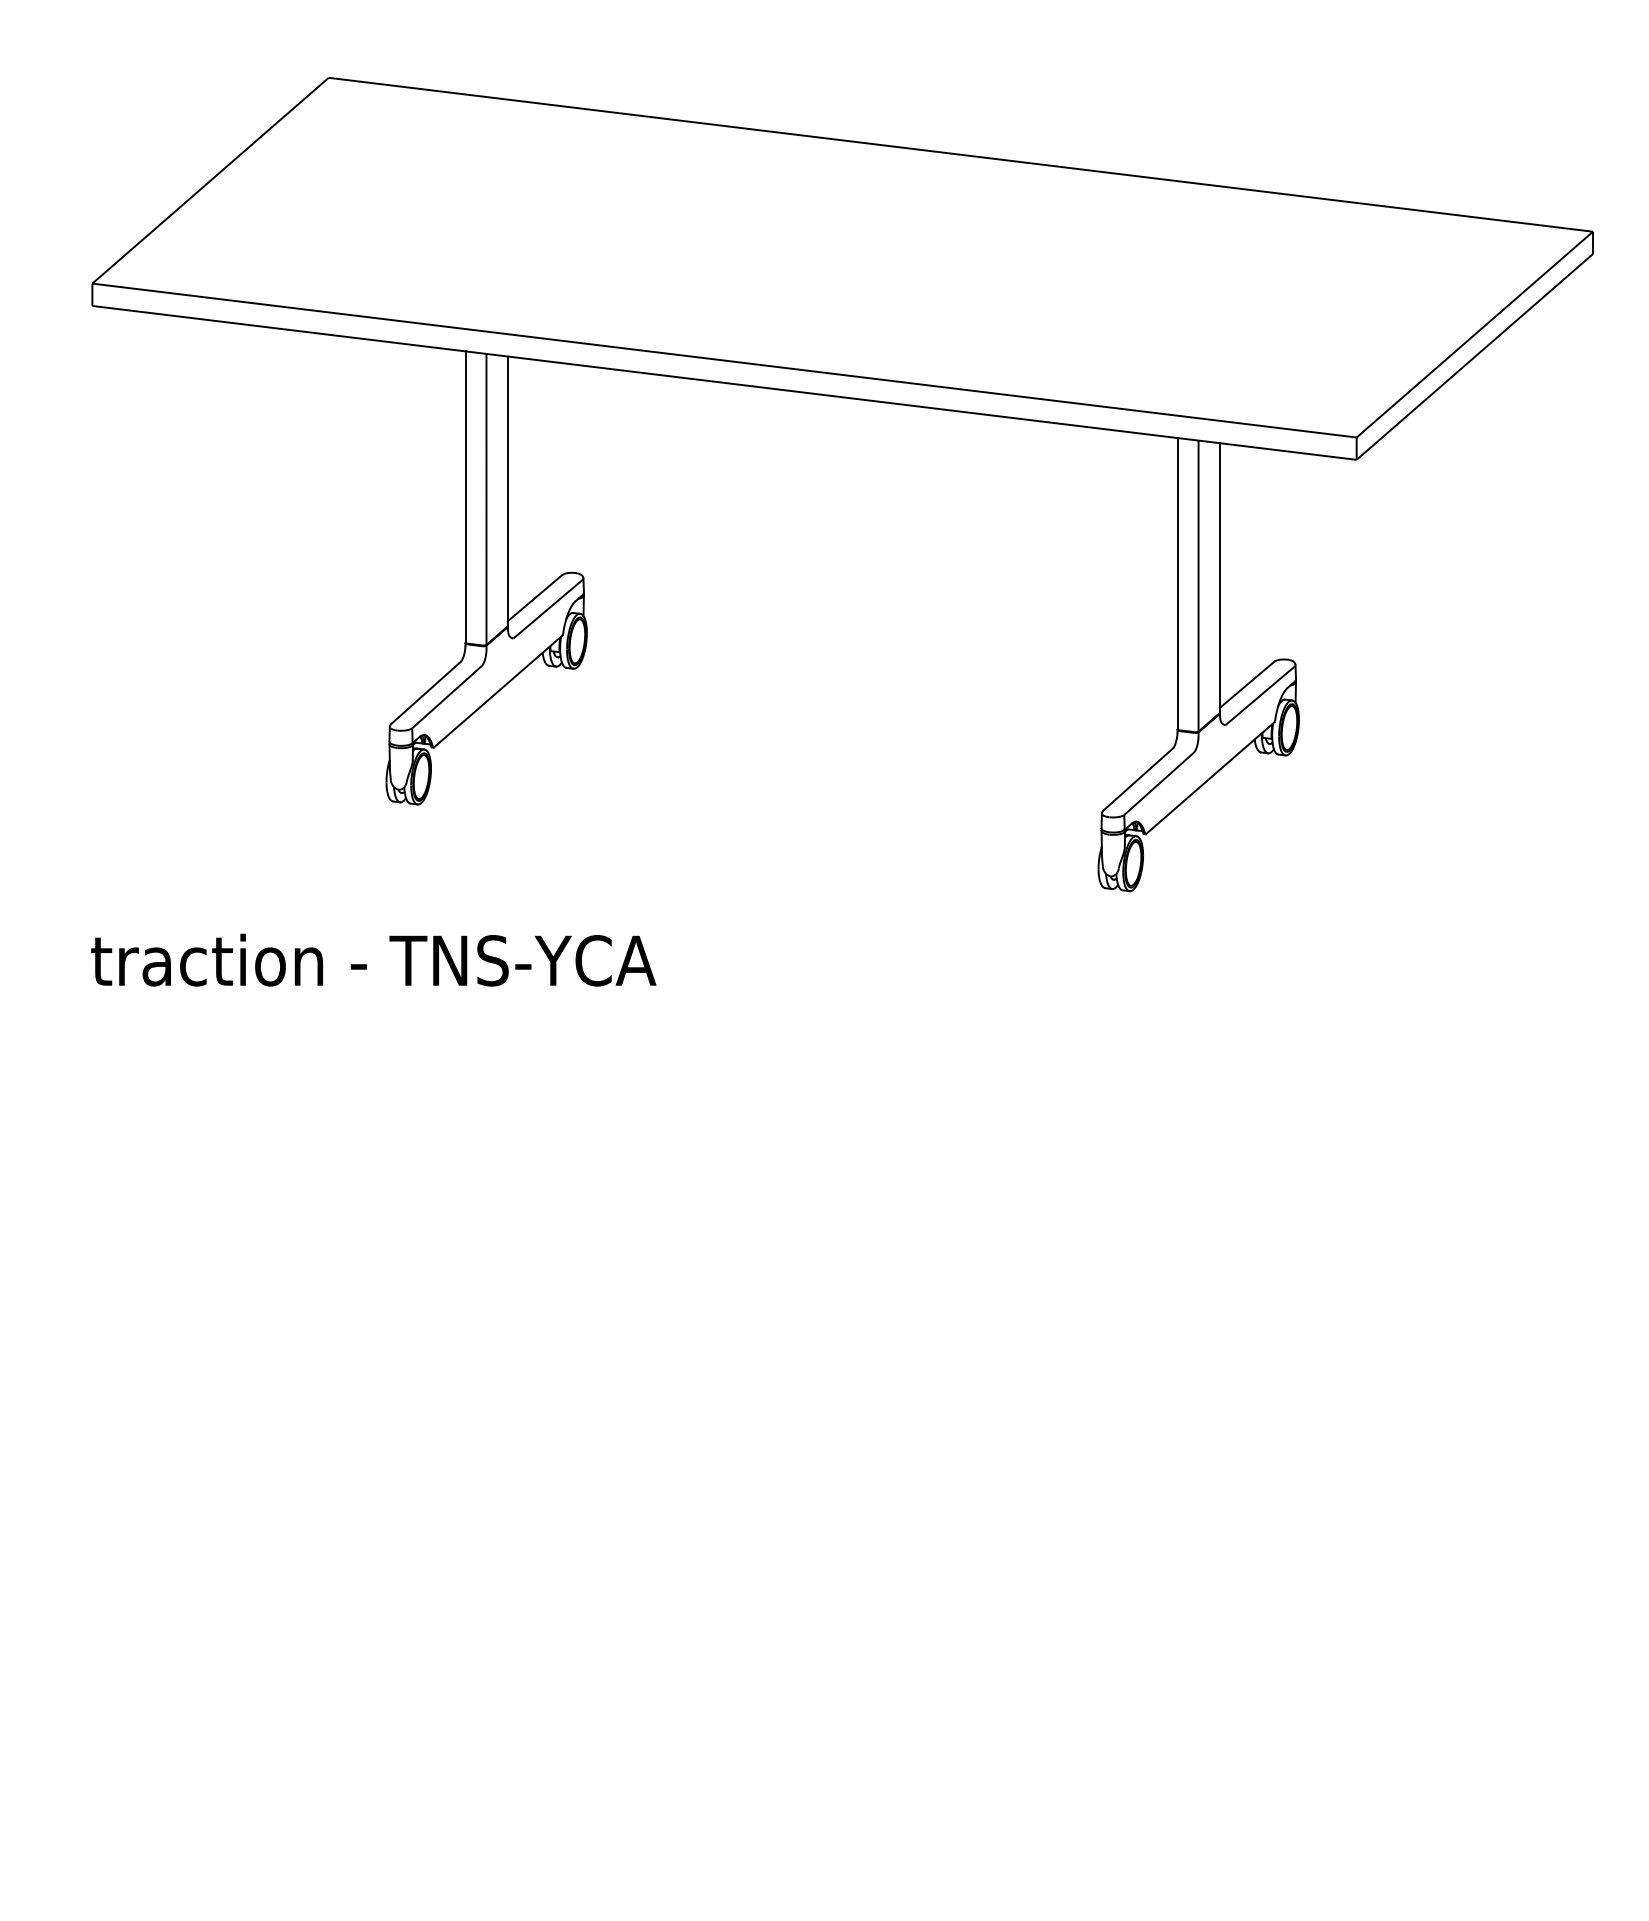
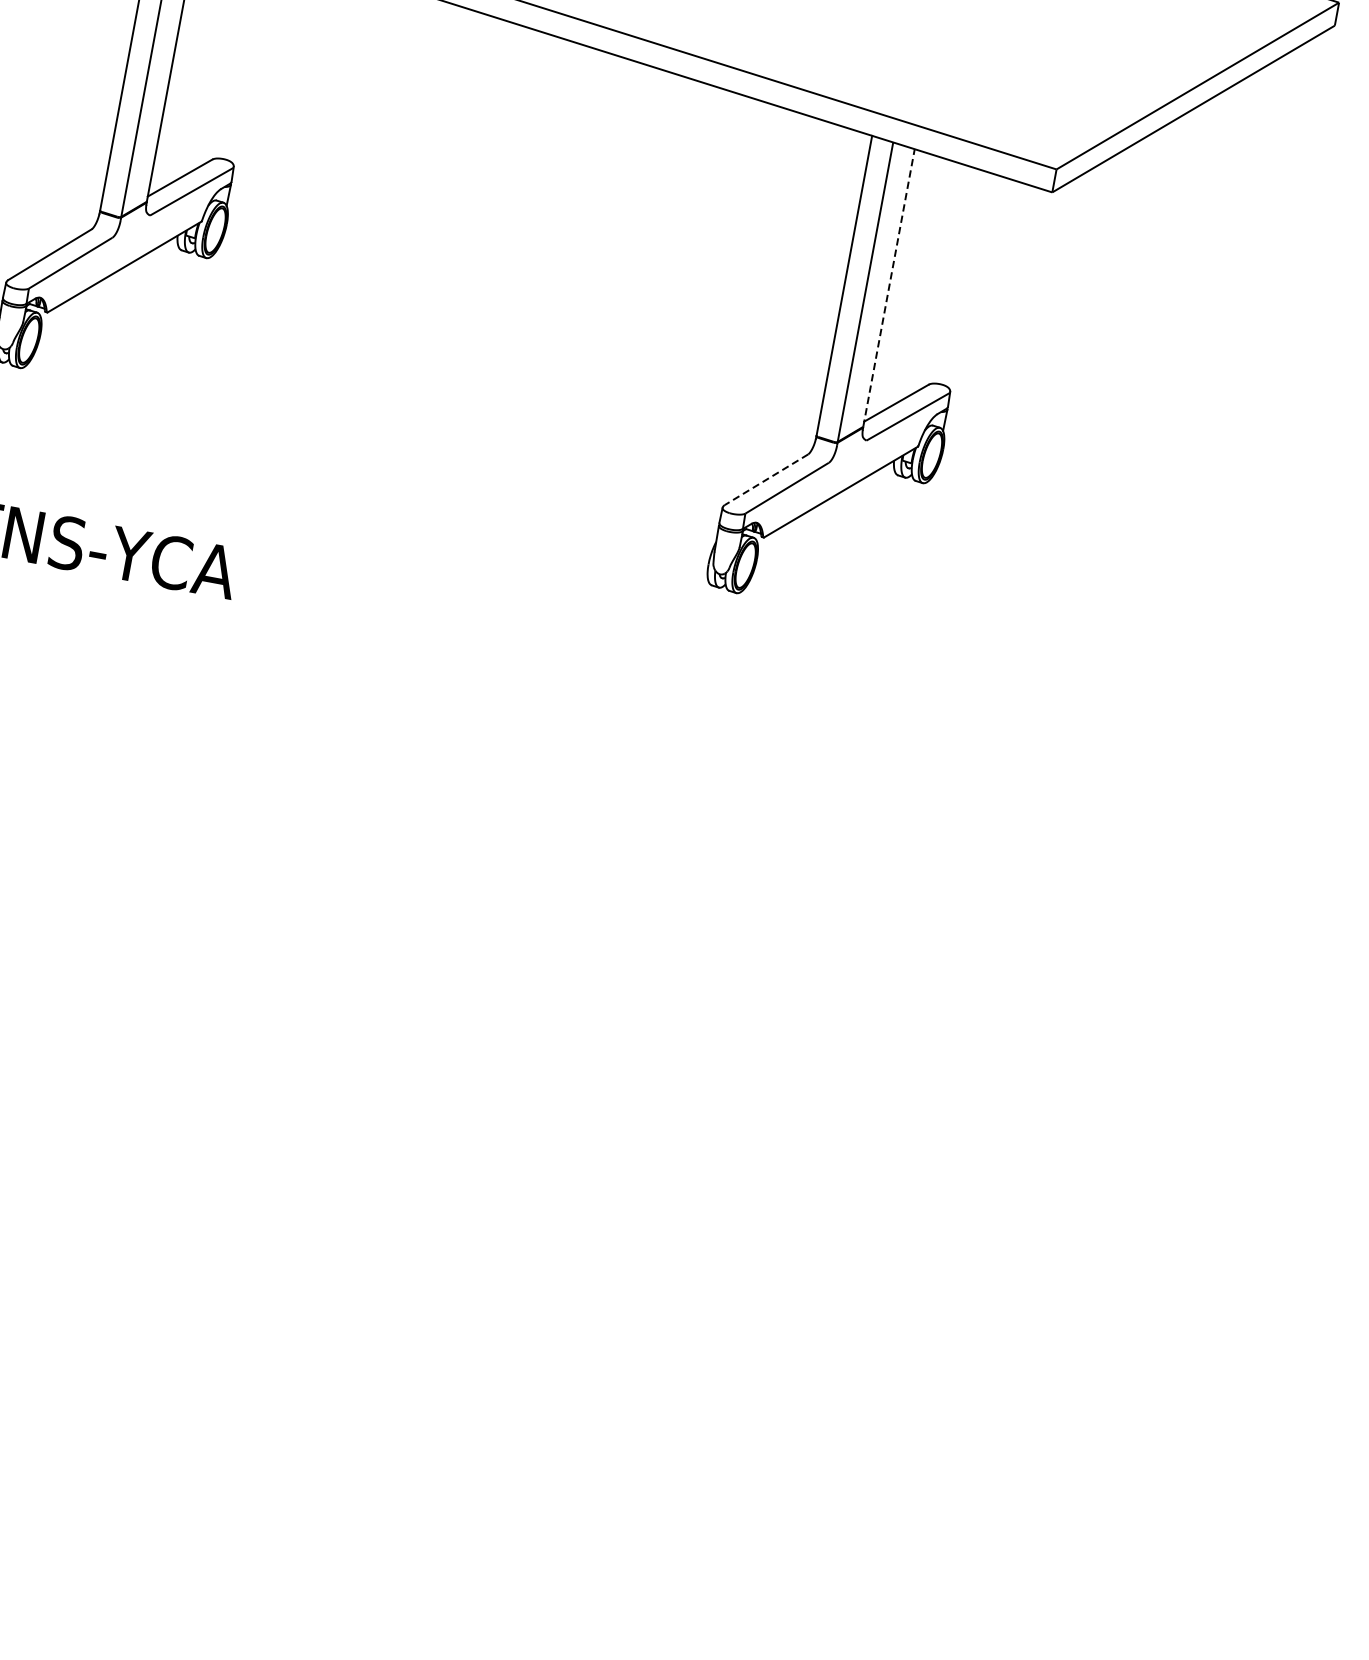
line: (1219, 577) -> (888, 287), solid -> dashed
line: (1138, 779) -> (766, 479), solid -> dashed

